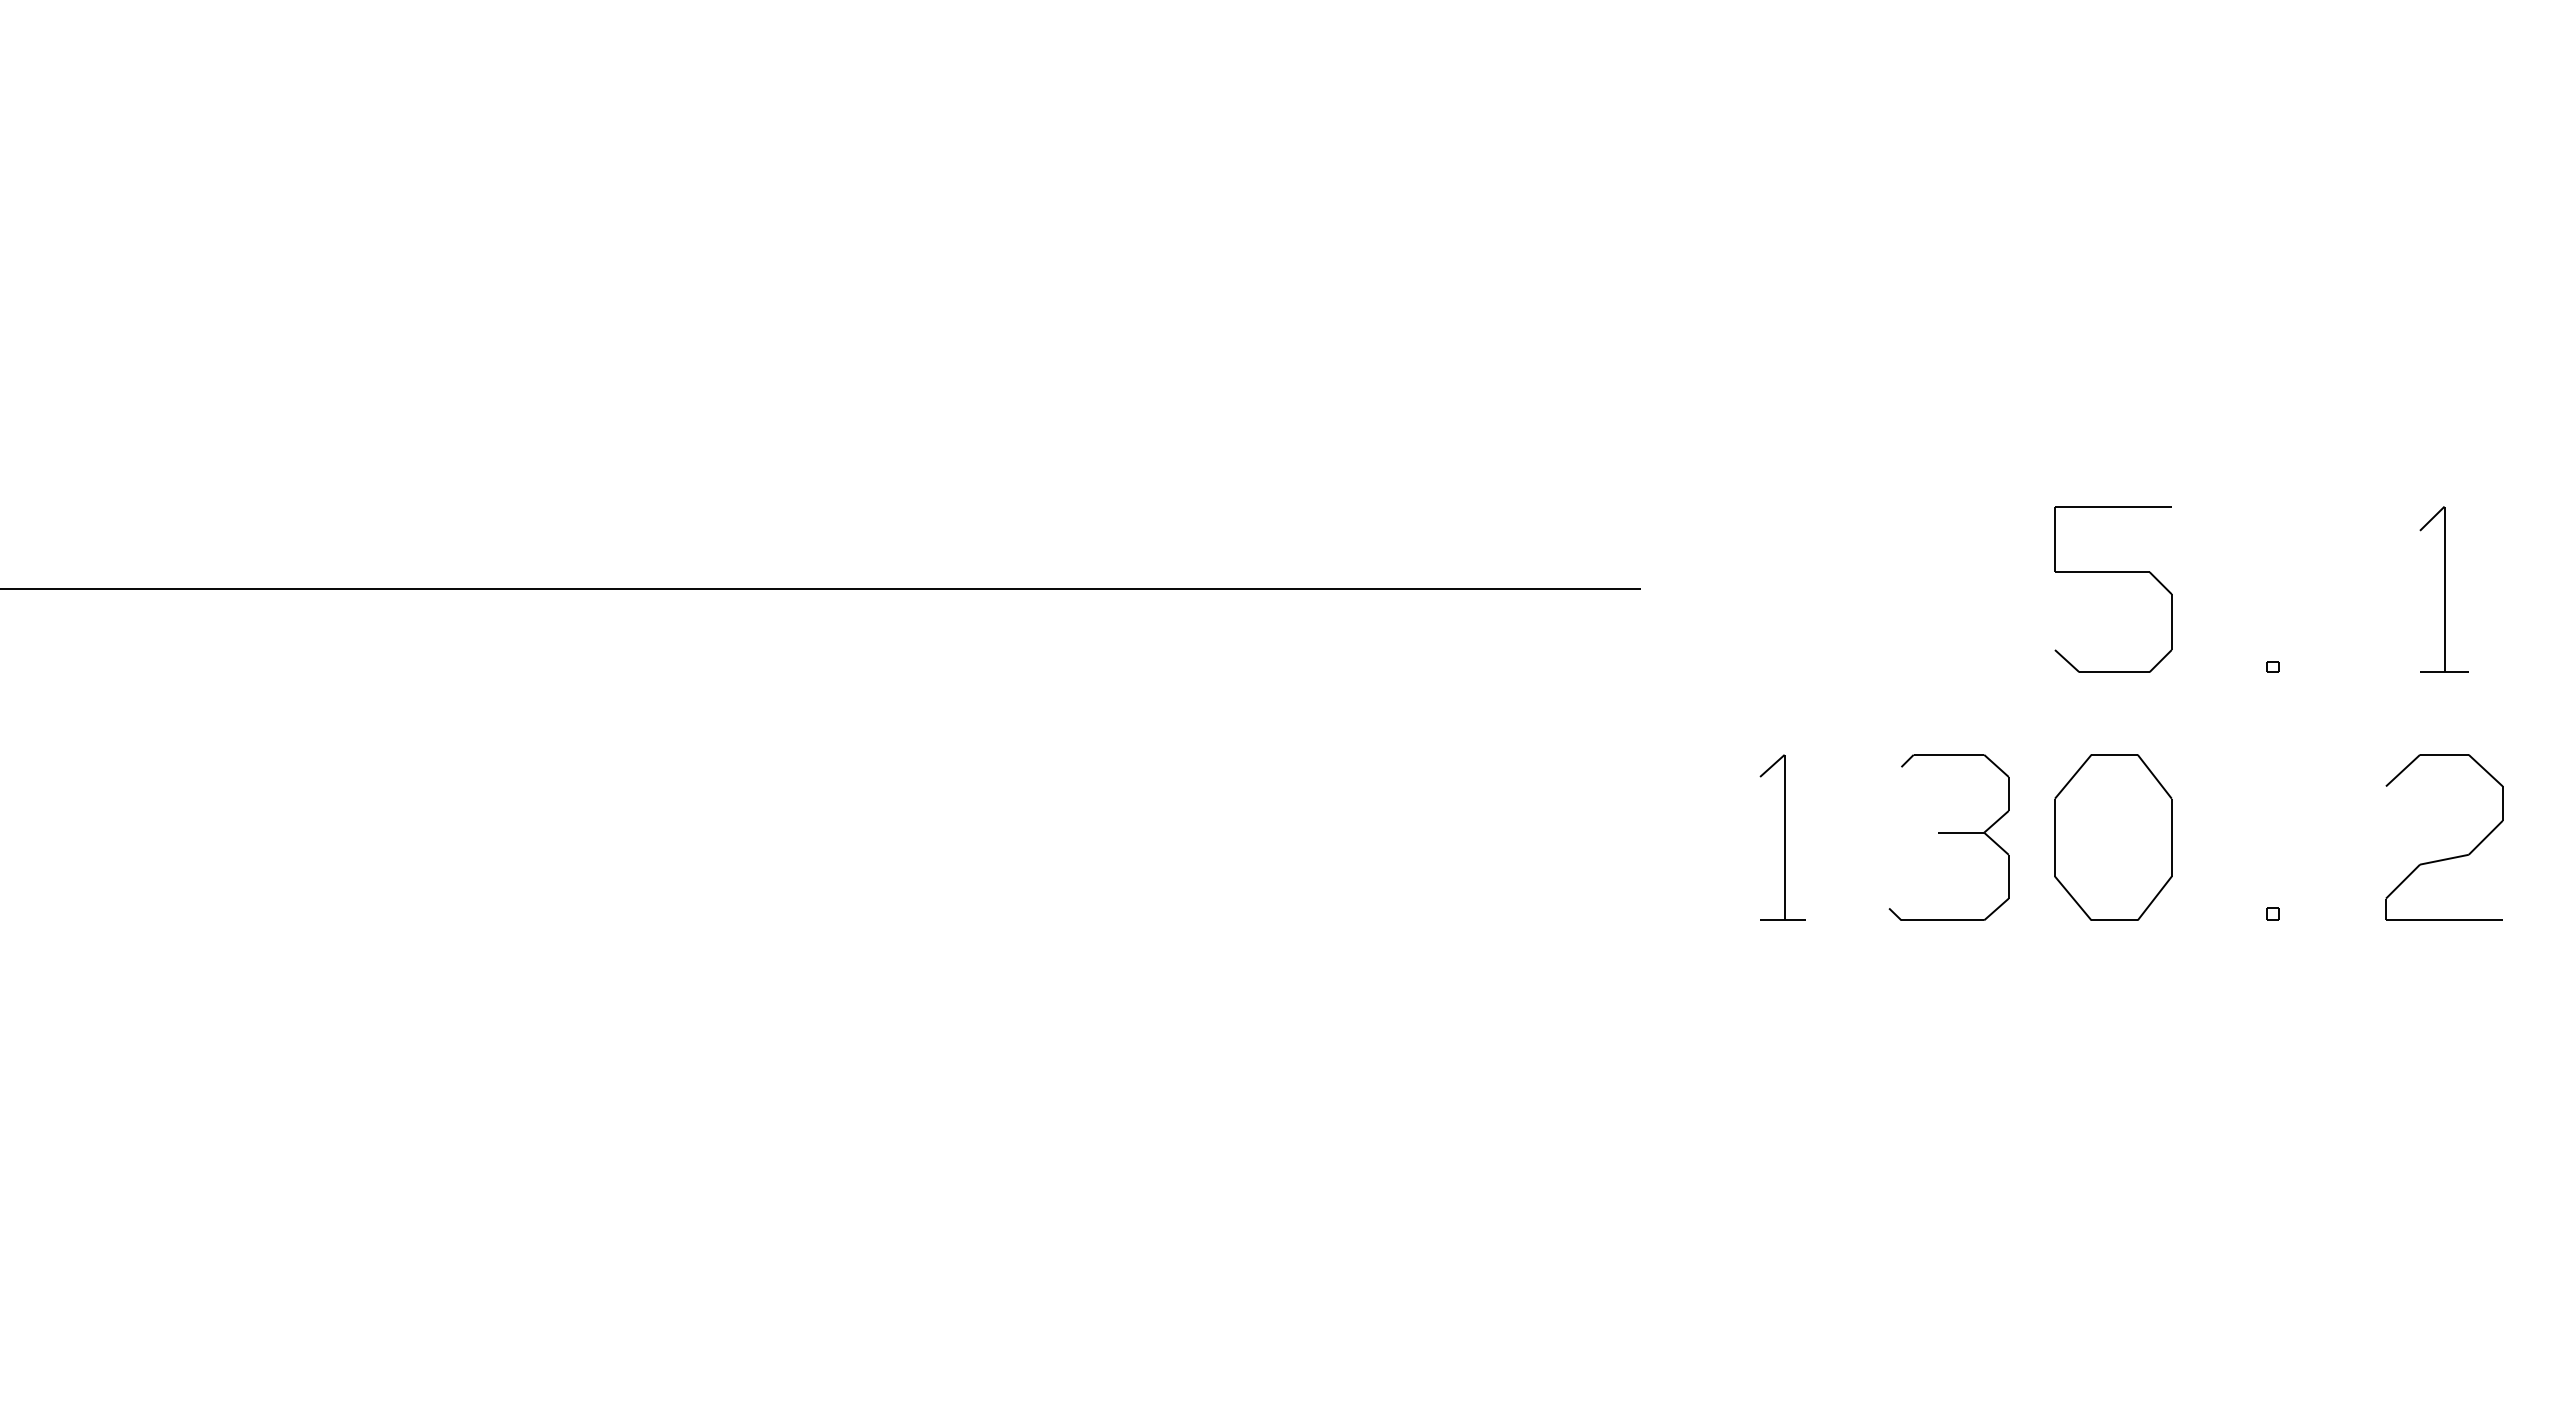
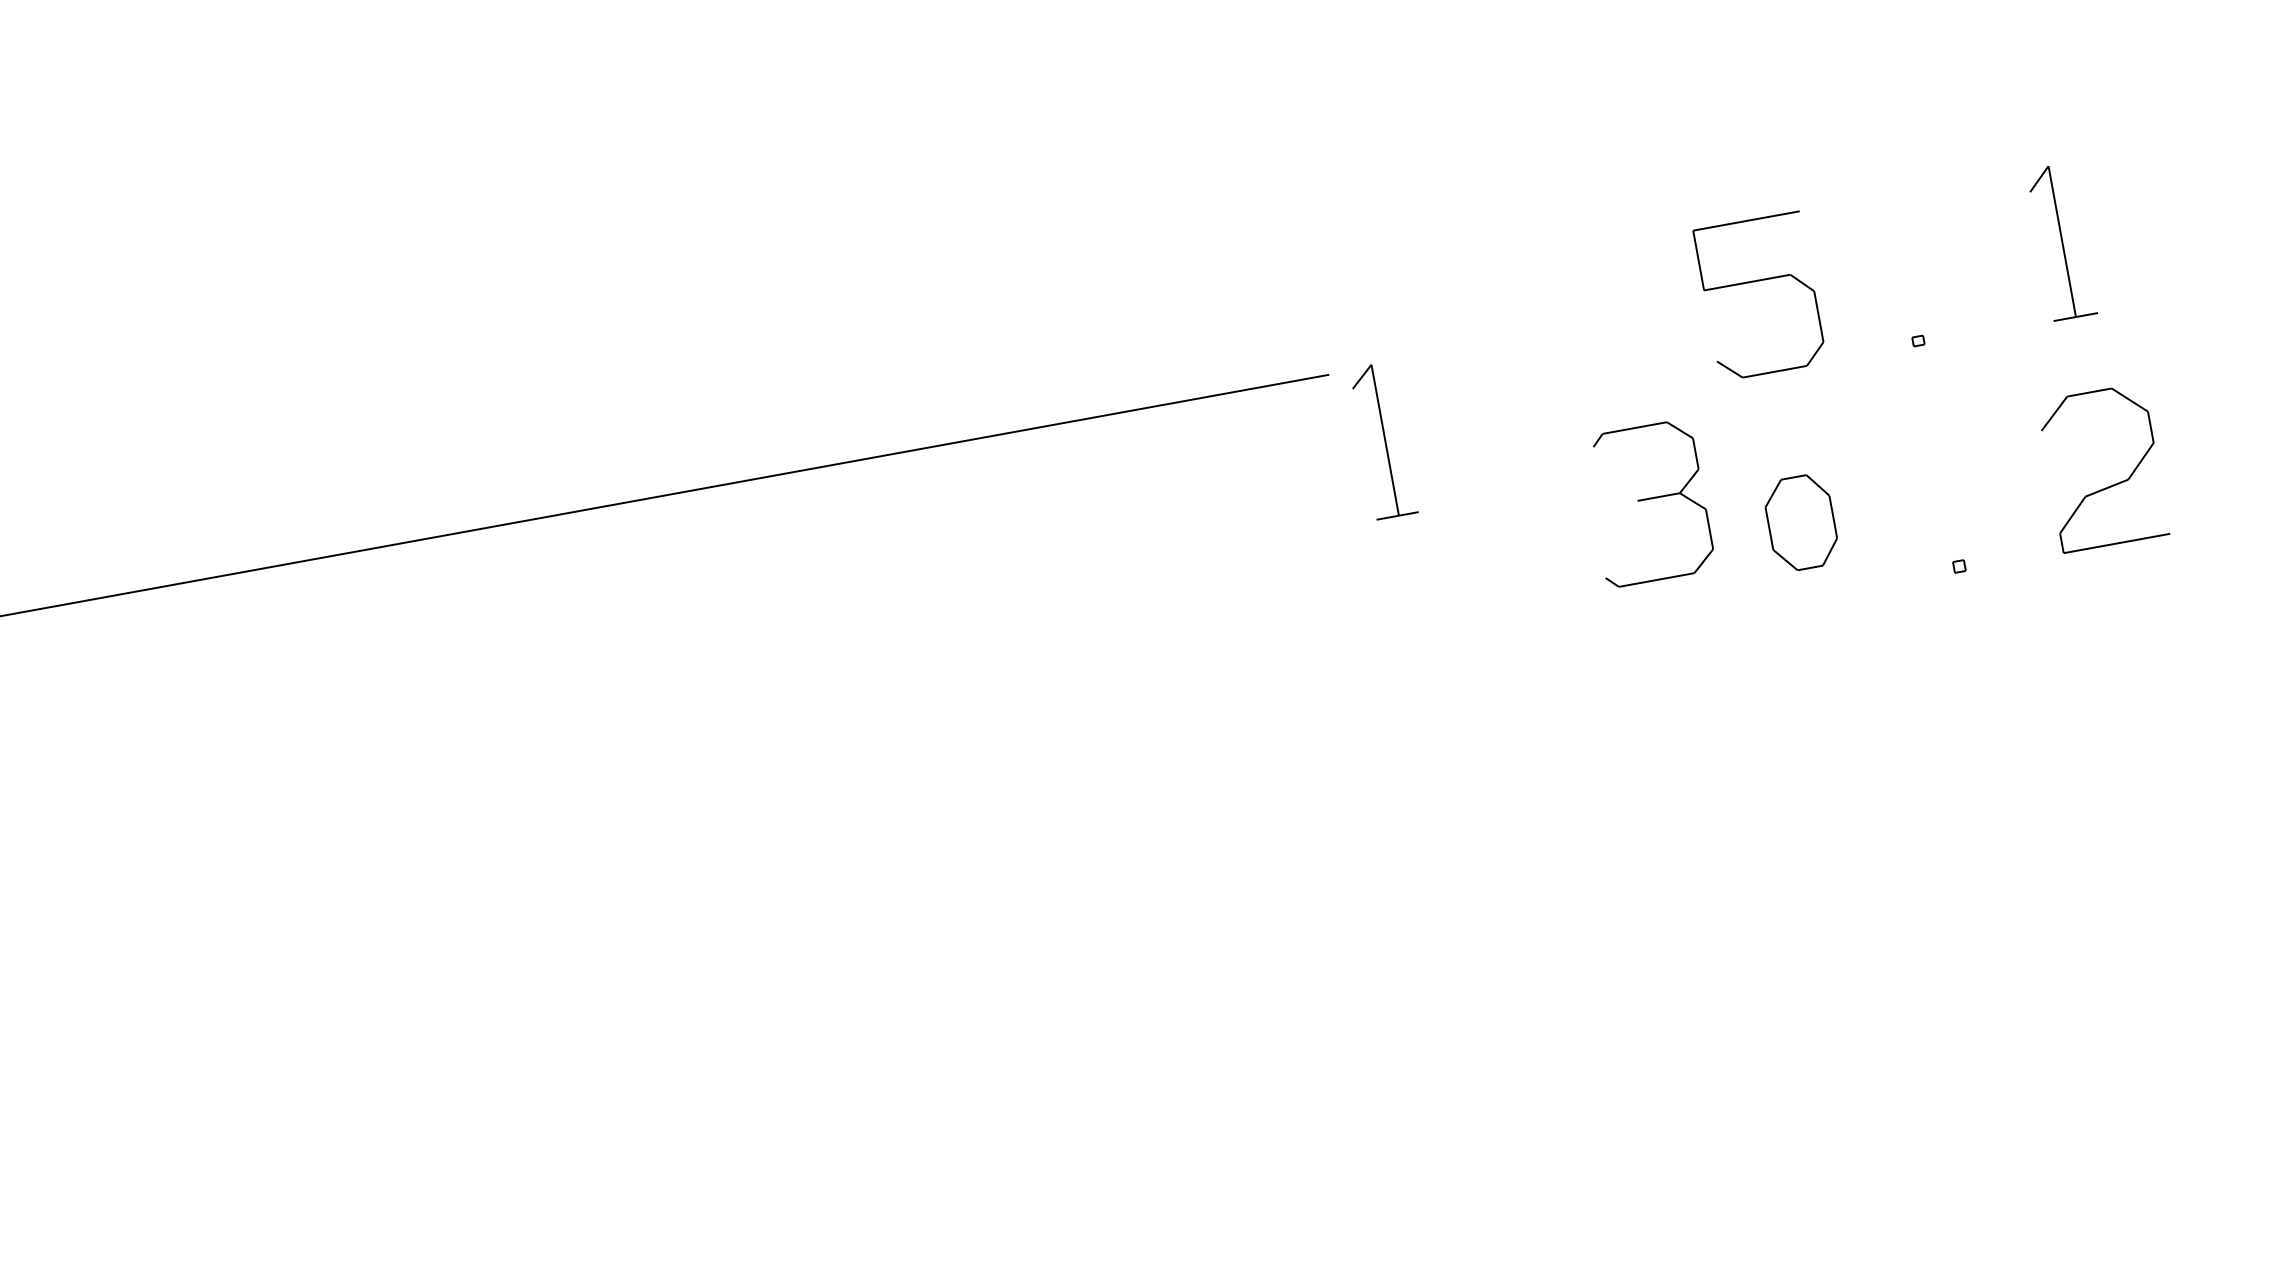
part: (1782, 837) -> (1383, 440), moved
part: (1948, 837) -> (1648, 503), moved
part: (2113, 837) -> (1801, 522), size x0.6

